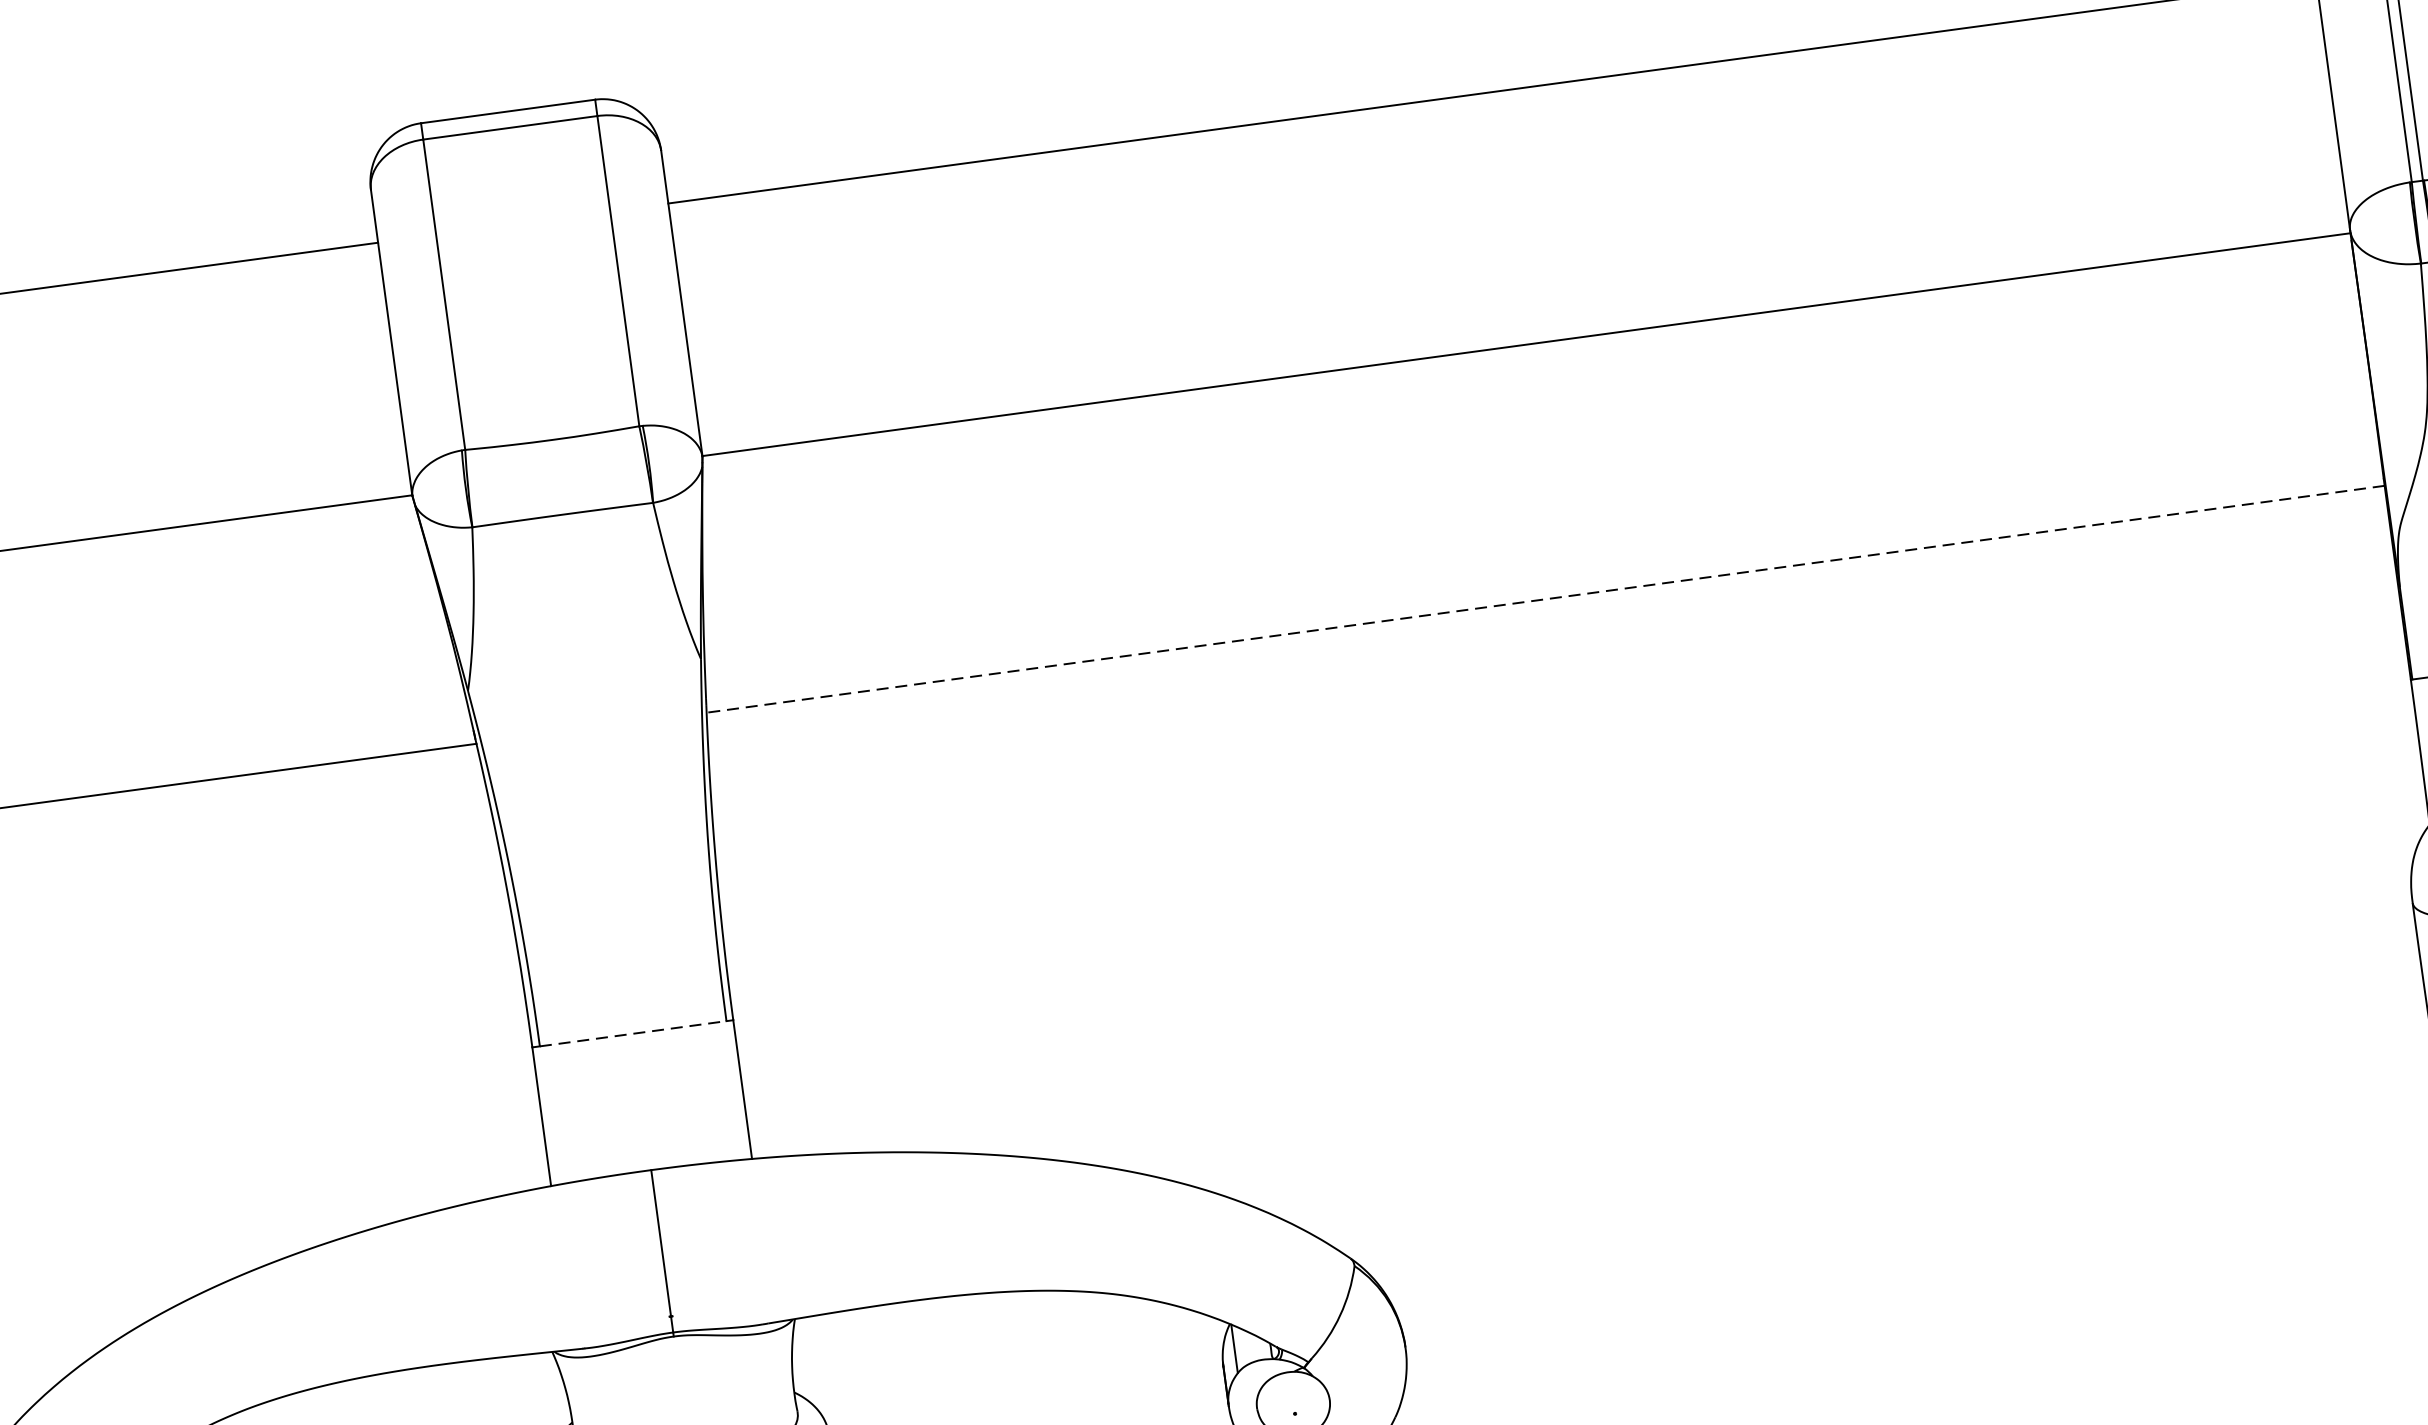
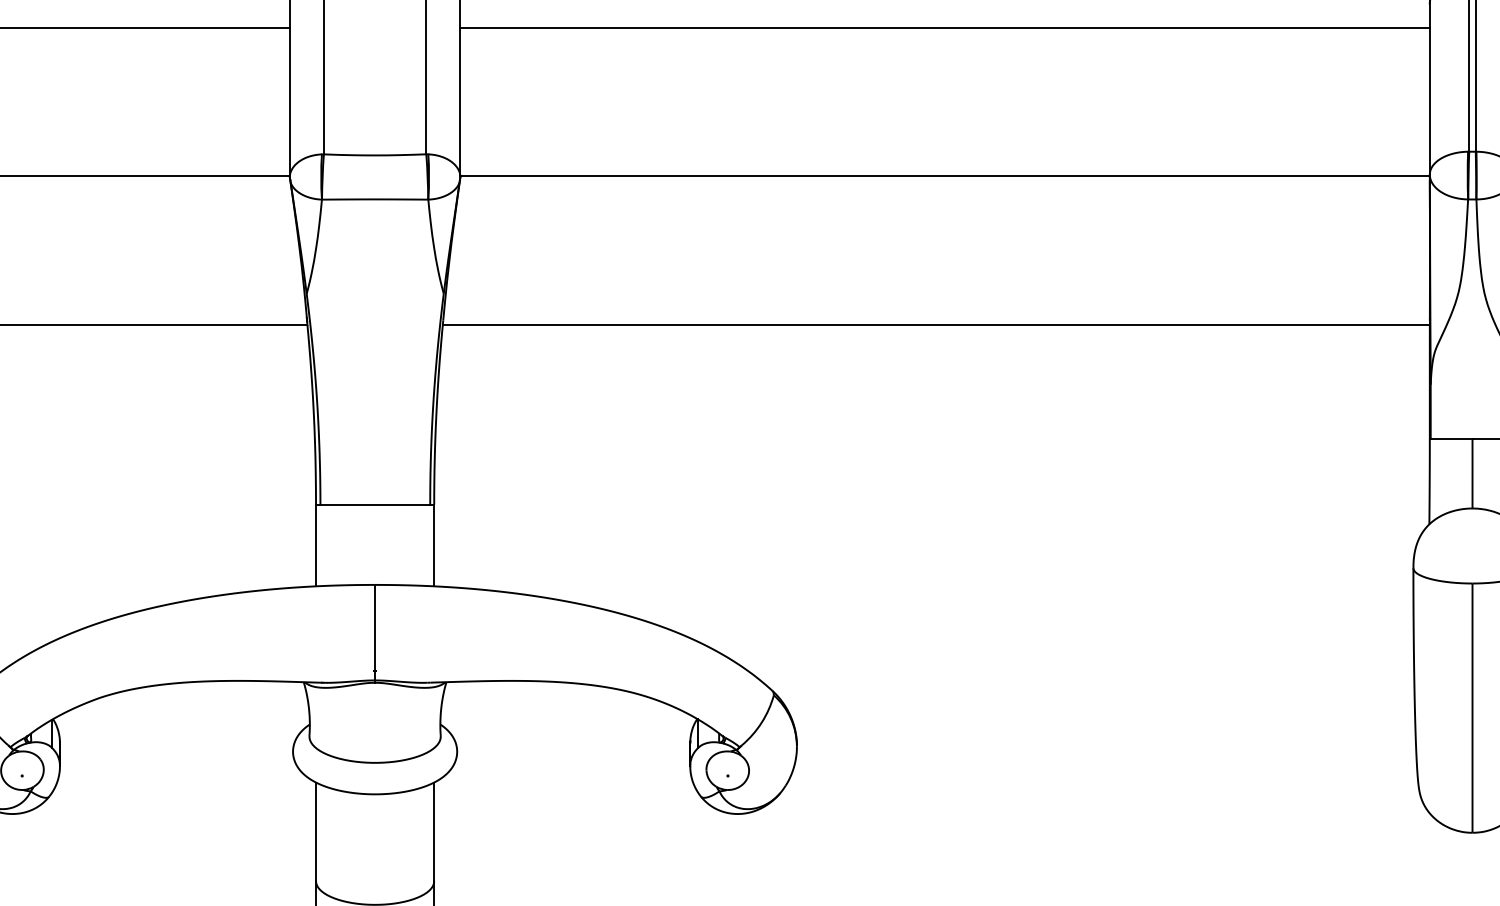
line: (1544, 600) -> (935, 325), dashed -> solid
line: (633, 1033) -> (375, 504), dashed -> solid

